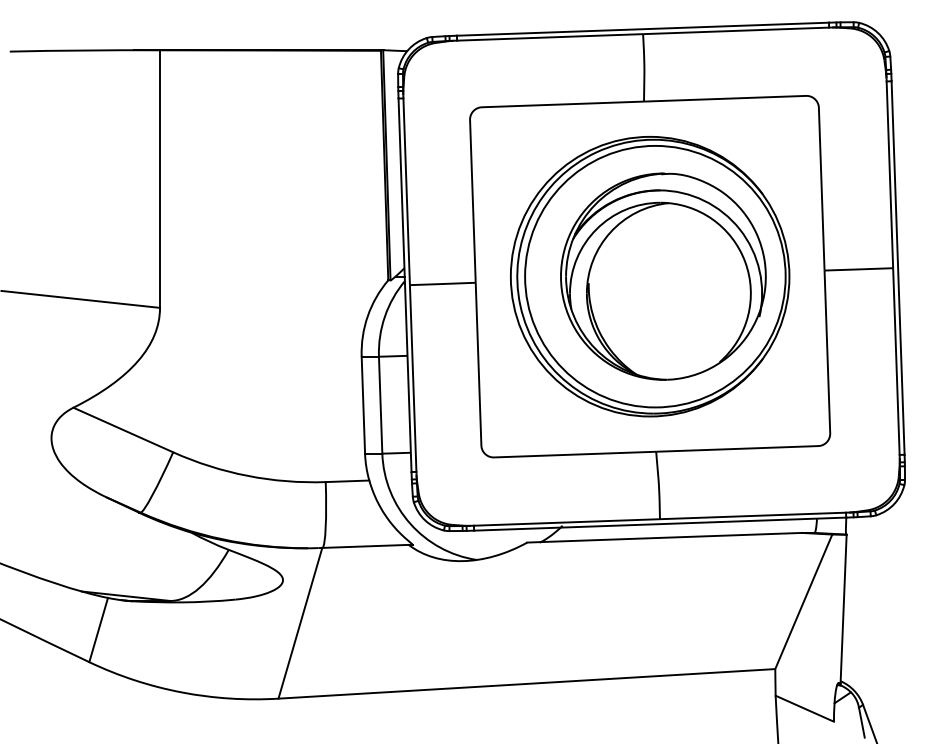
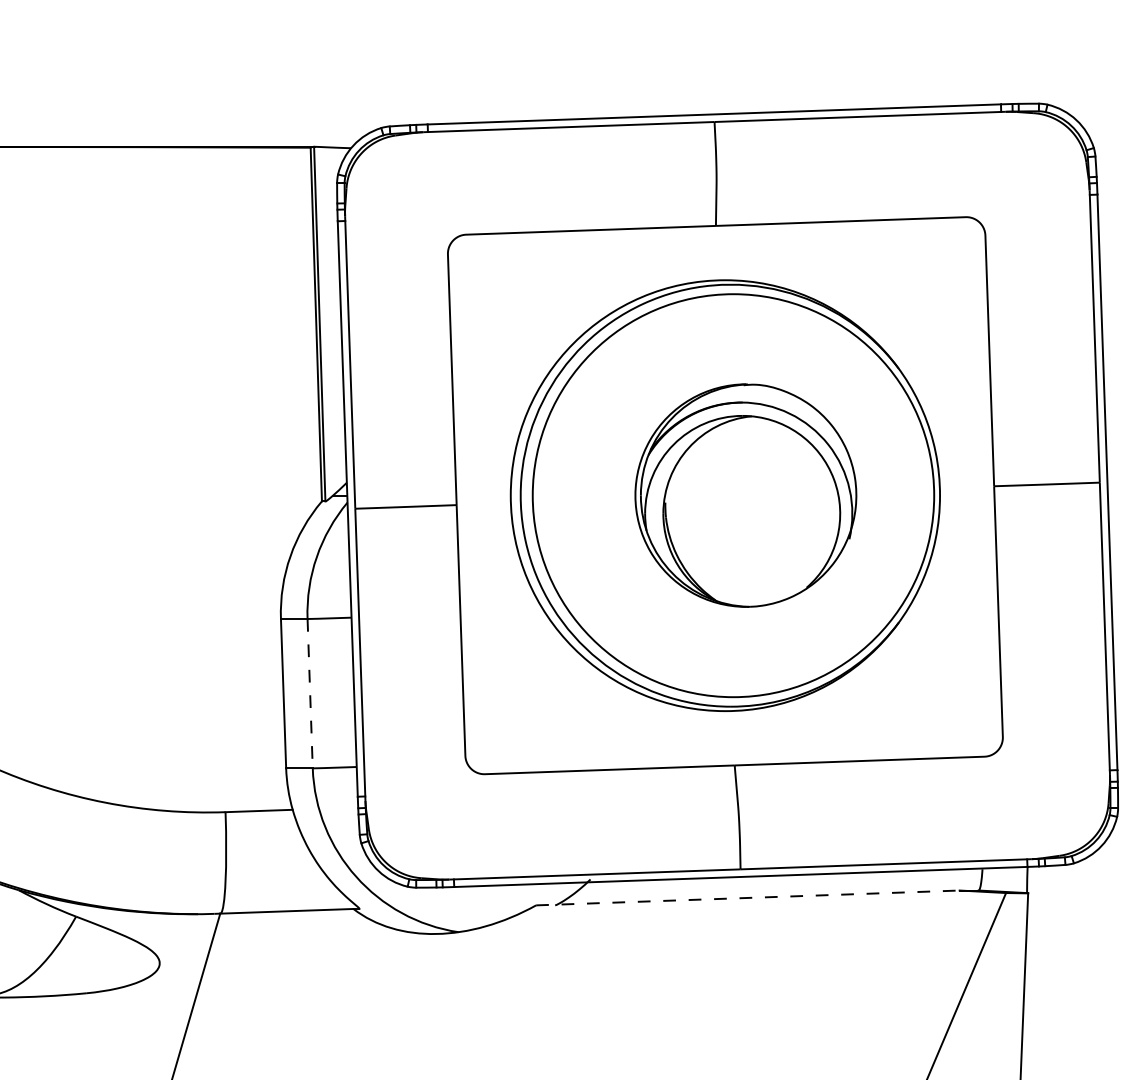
part: (663, 276) -> (745, 495), size x0.7
line: (380, 405) -> (309, 694), solid -> dashed
line: (664, 537) -> (747, 897), solid -> dashed

